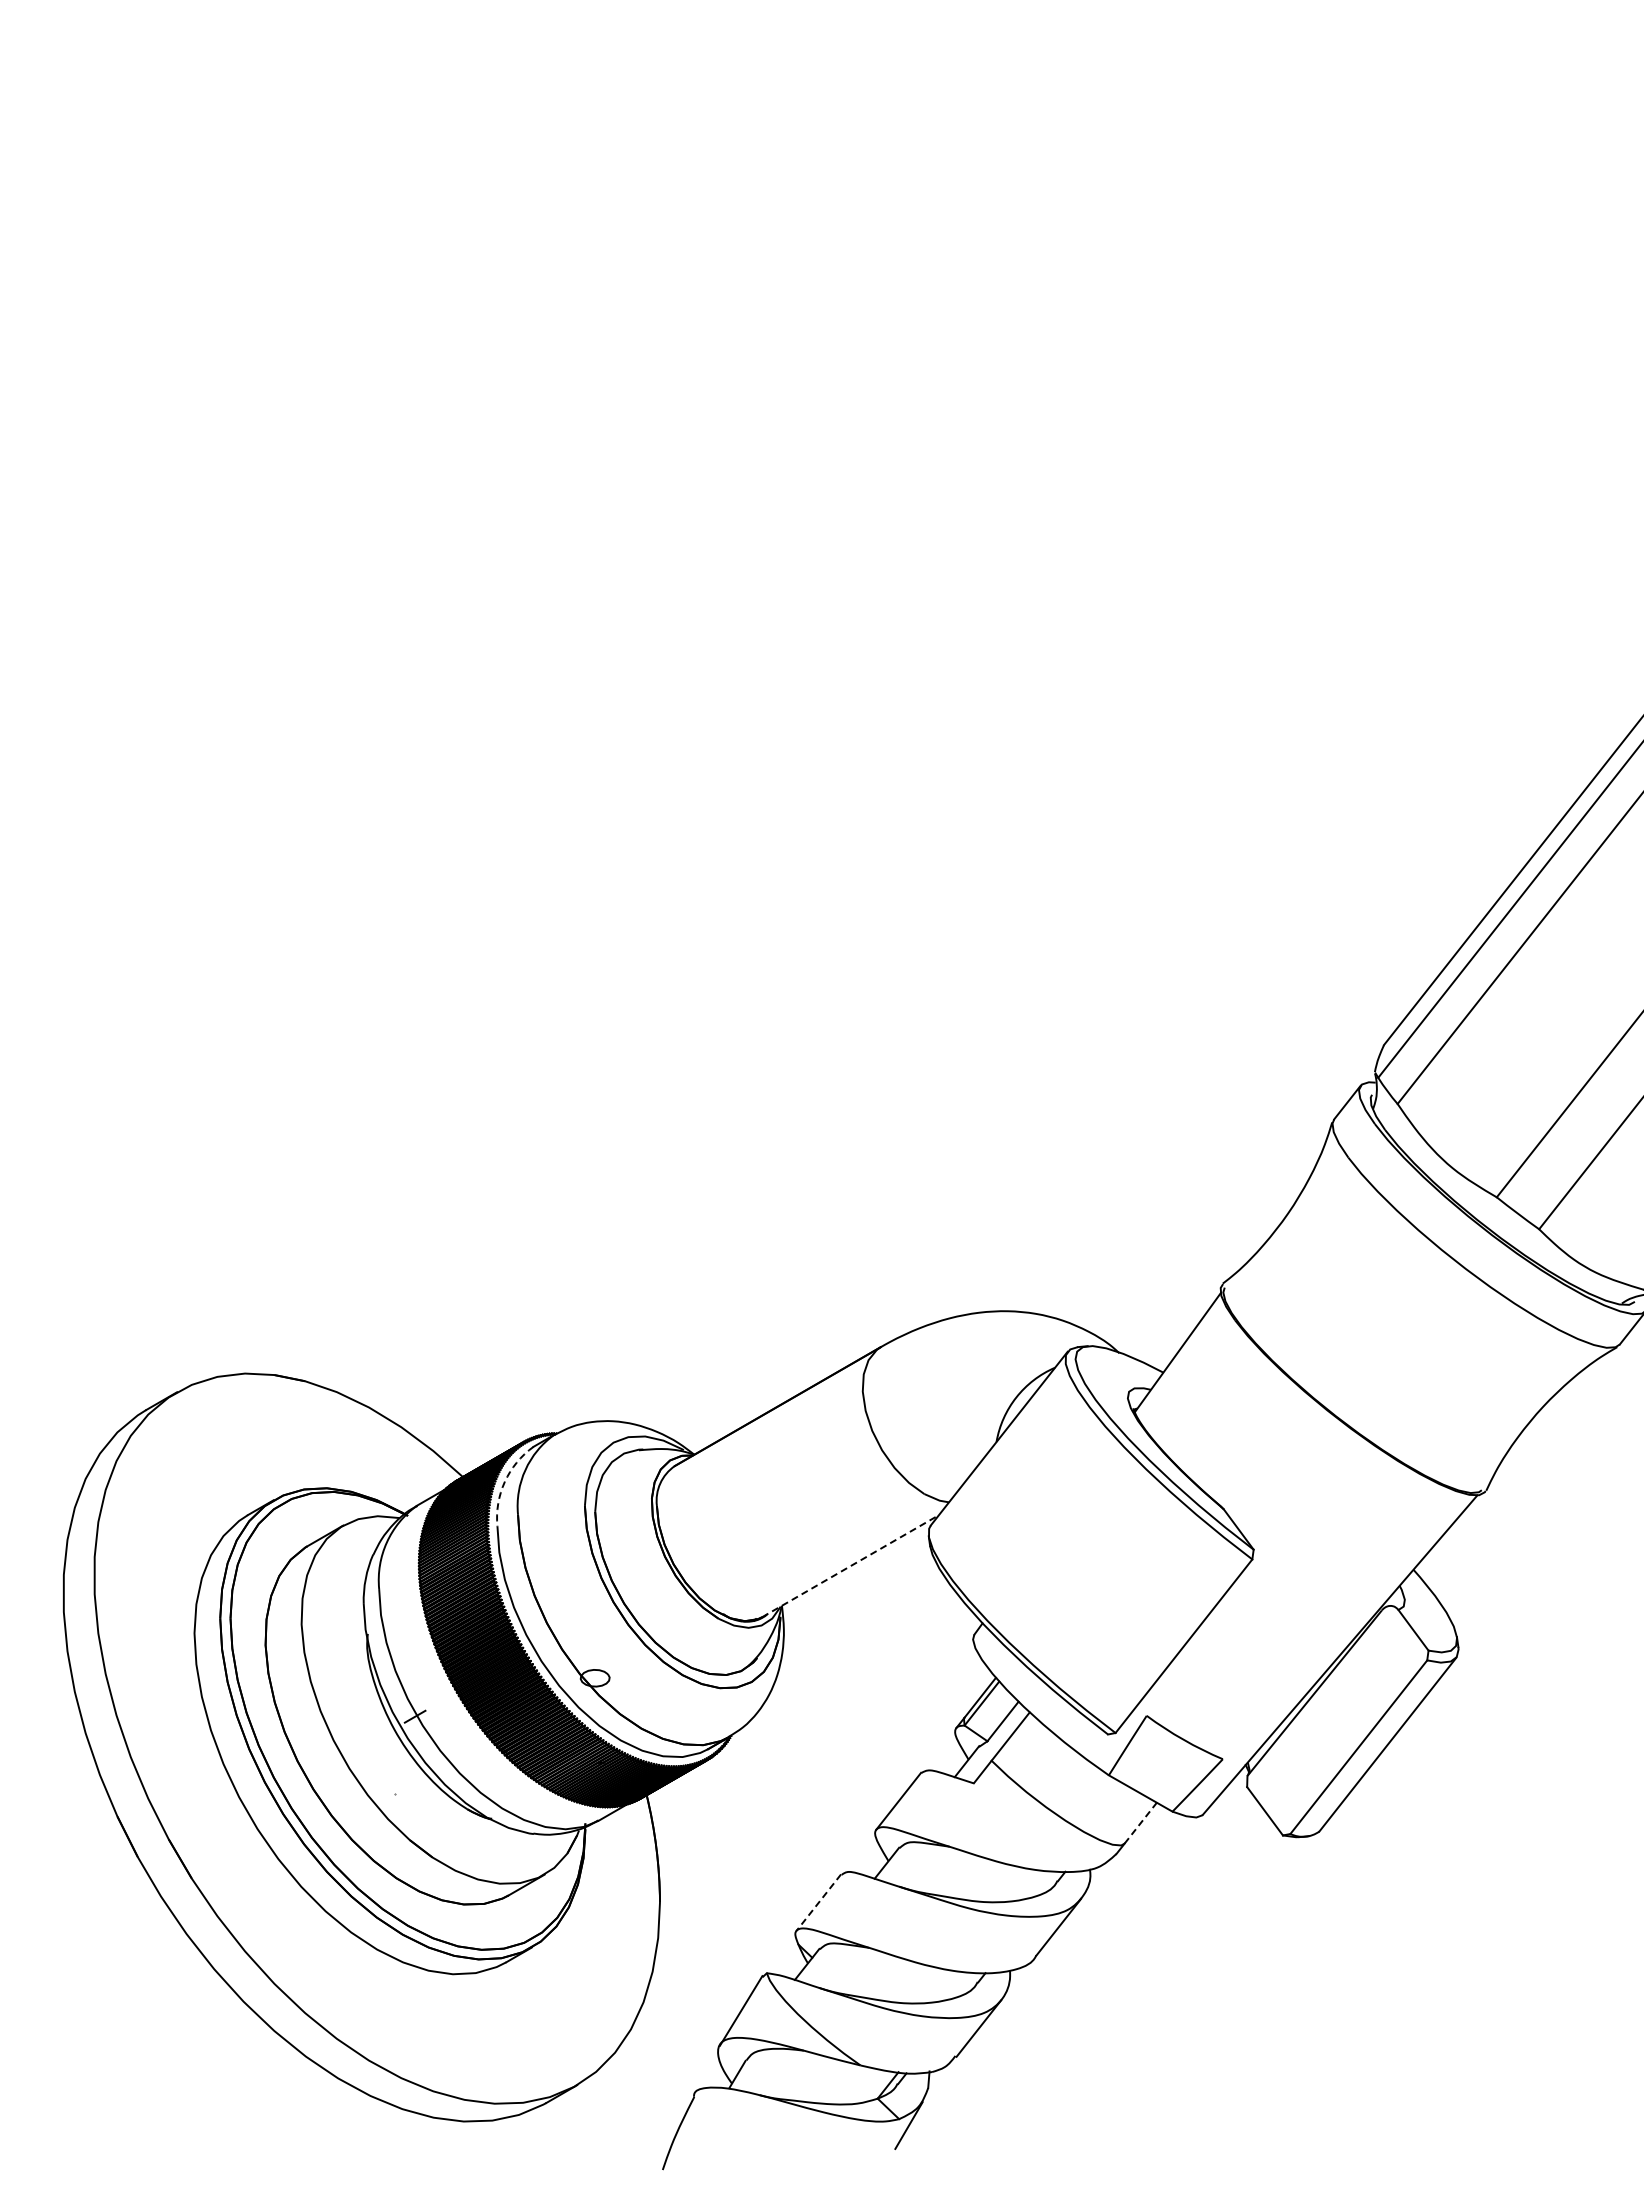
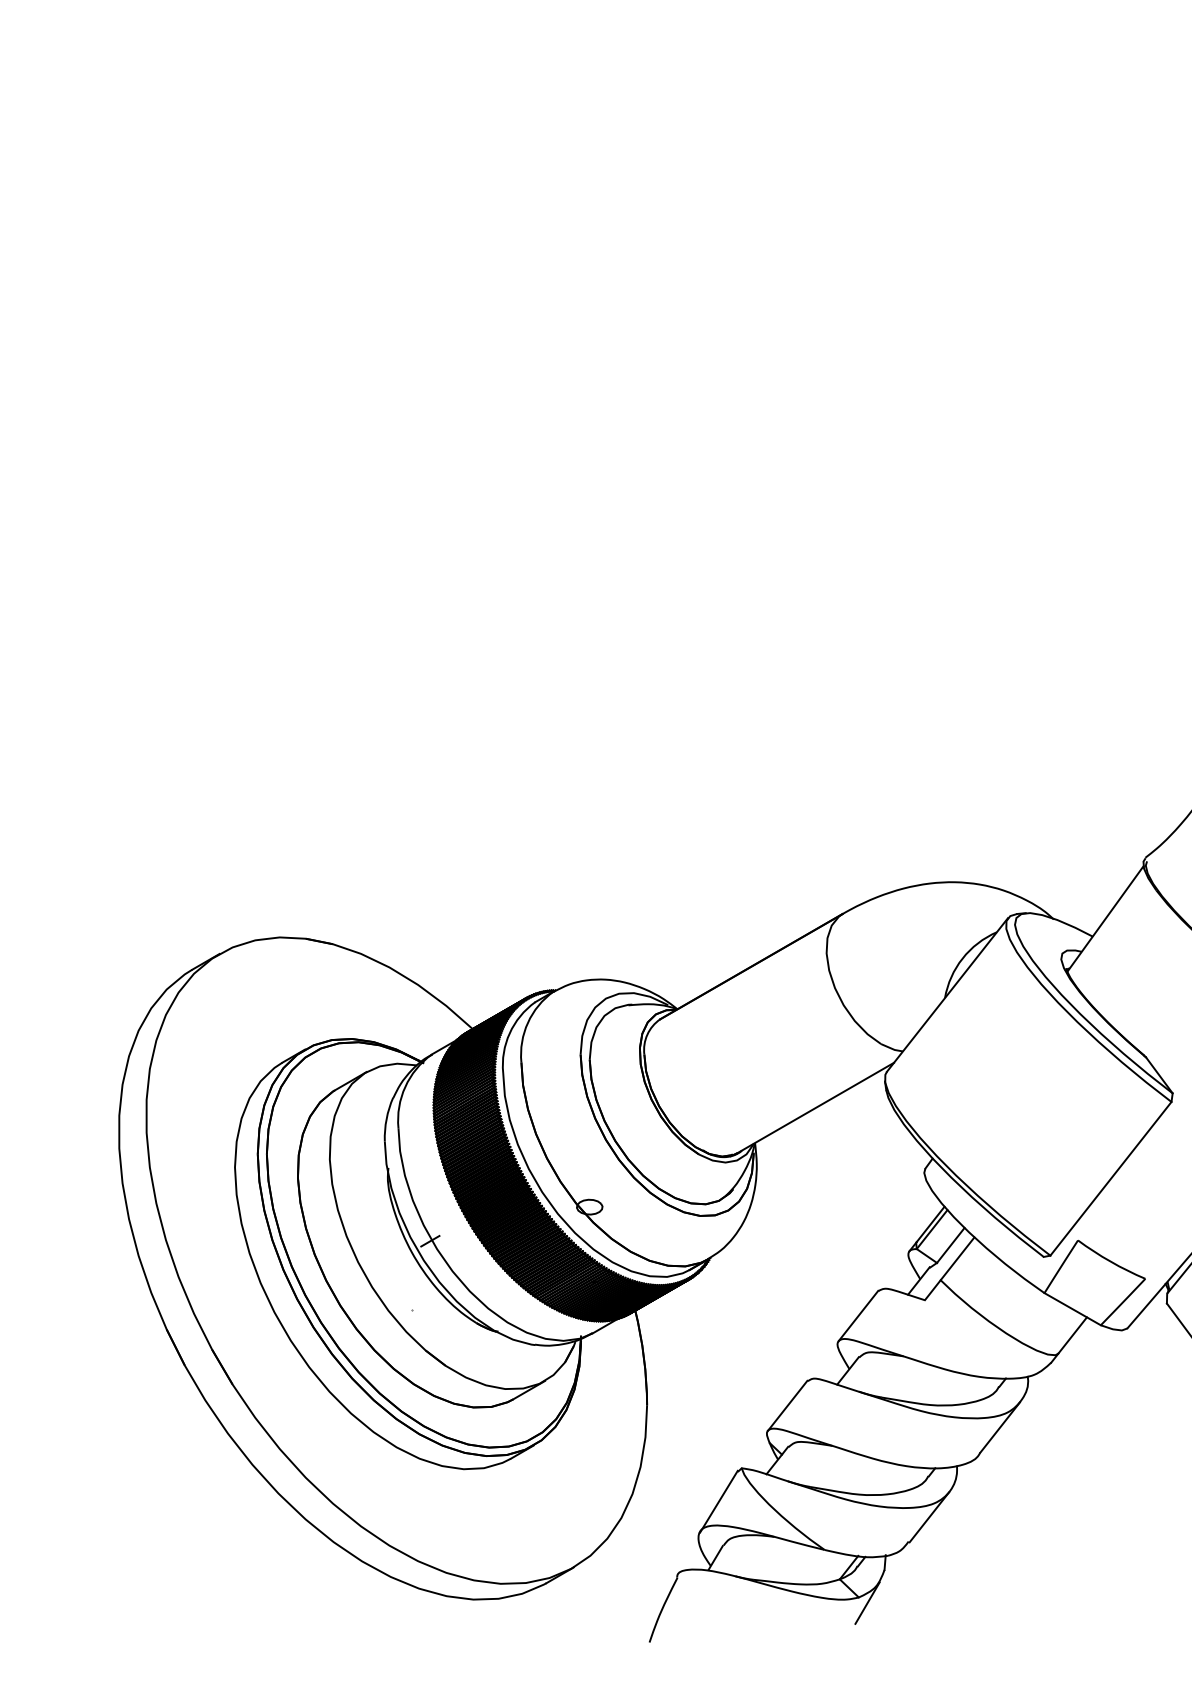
arc: (504, 1481) -> (509, 1032), dashed -> solid
line: (850, 1566) -> (815, 1108), dashed -> solid
line: (1141, 1822) -> (1073, 1334), dashed -> solid
line: (818, 1902) -> (787, 1405), dashed -> solid

